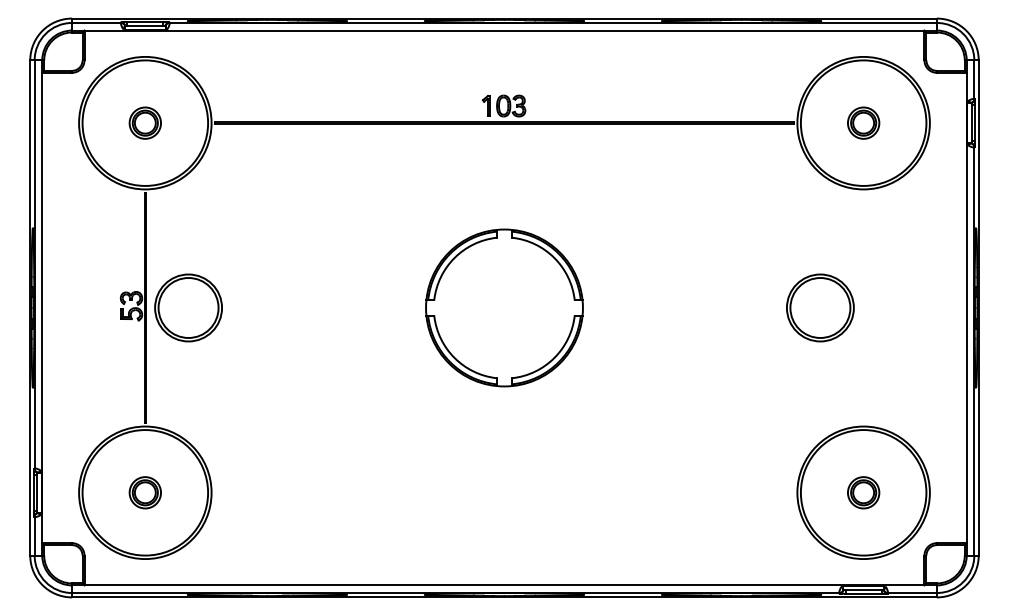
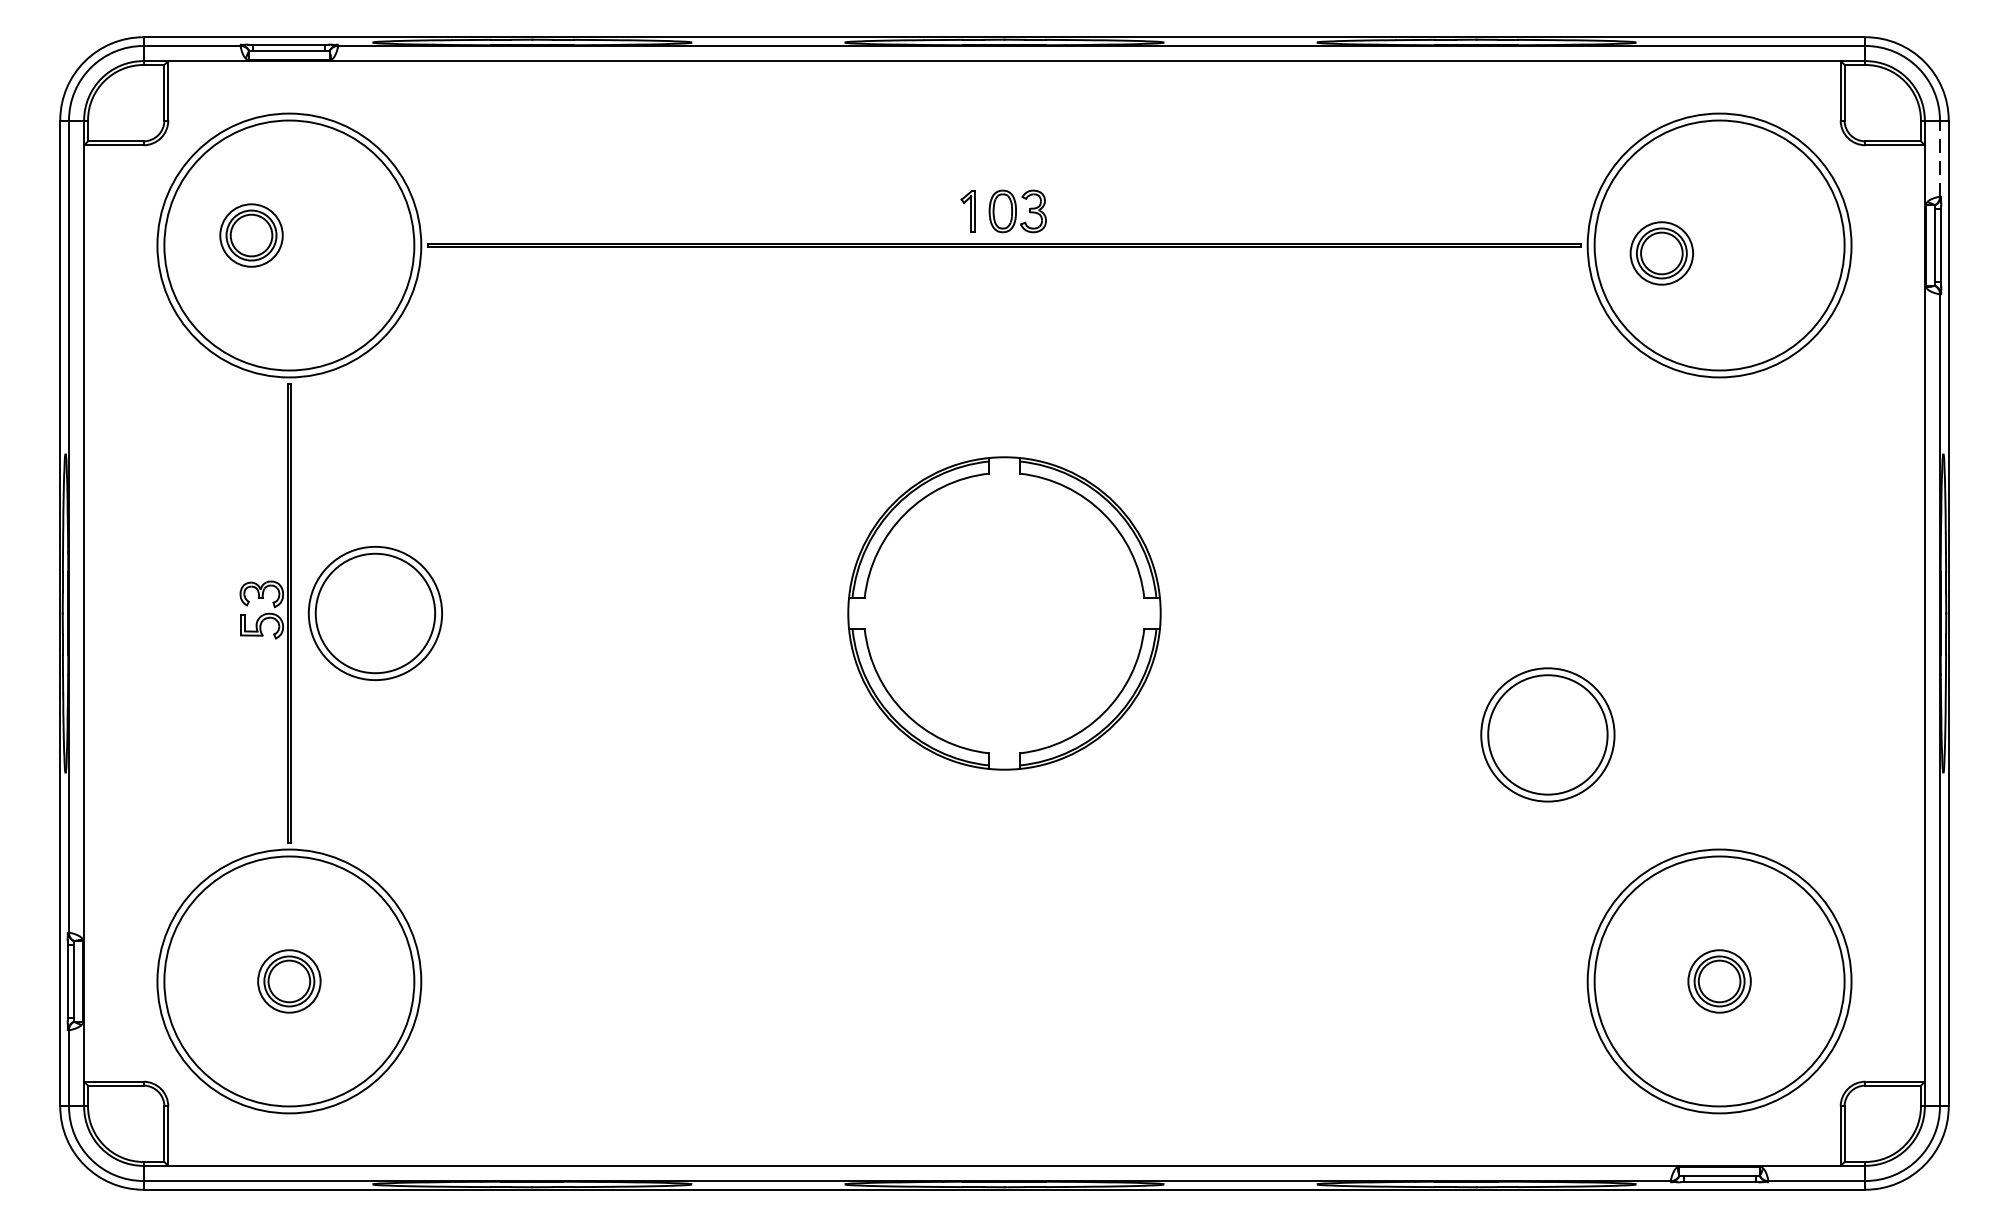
line: (974, 79) -> (1940, 158), solid -> dashed
part: (144, 122) -> (249, 234), moved
part: (863, 122) -> (1661, 252), moved
part: (820, 307) -> (1548, 733), moved

